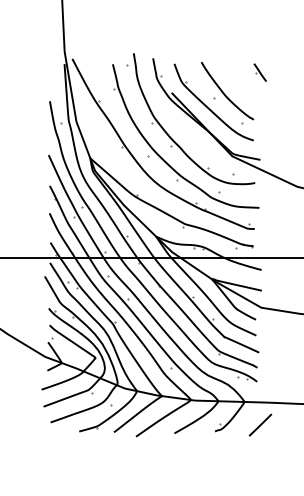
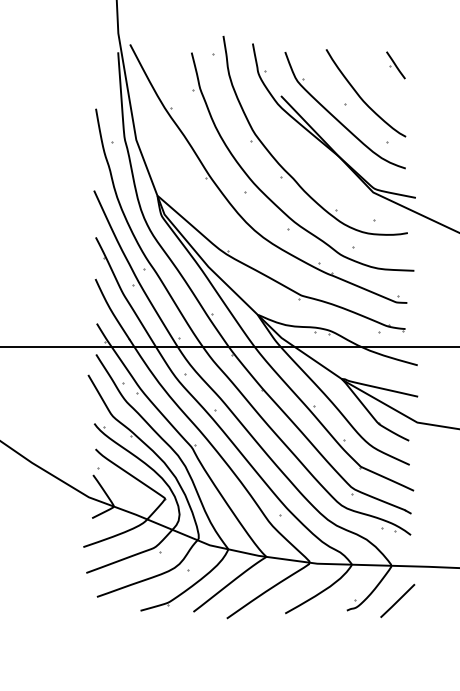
part: (259, 72) -> (394, 65), moved
line: (260, 424) -> (397, 600), moved

